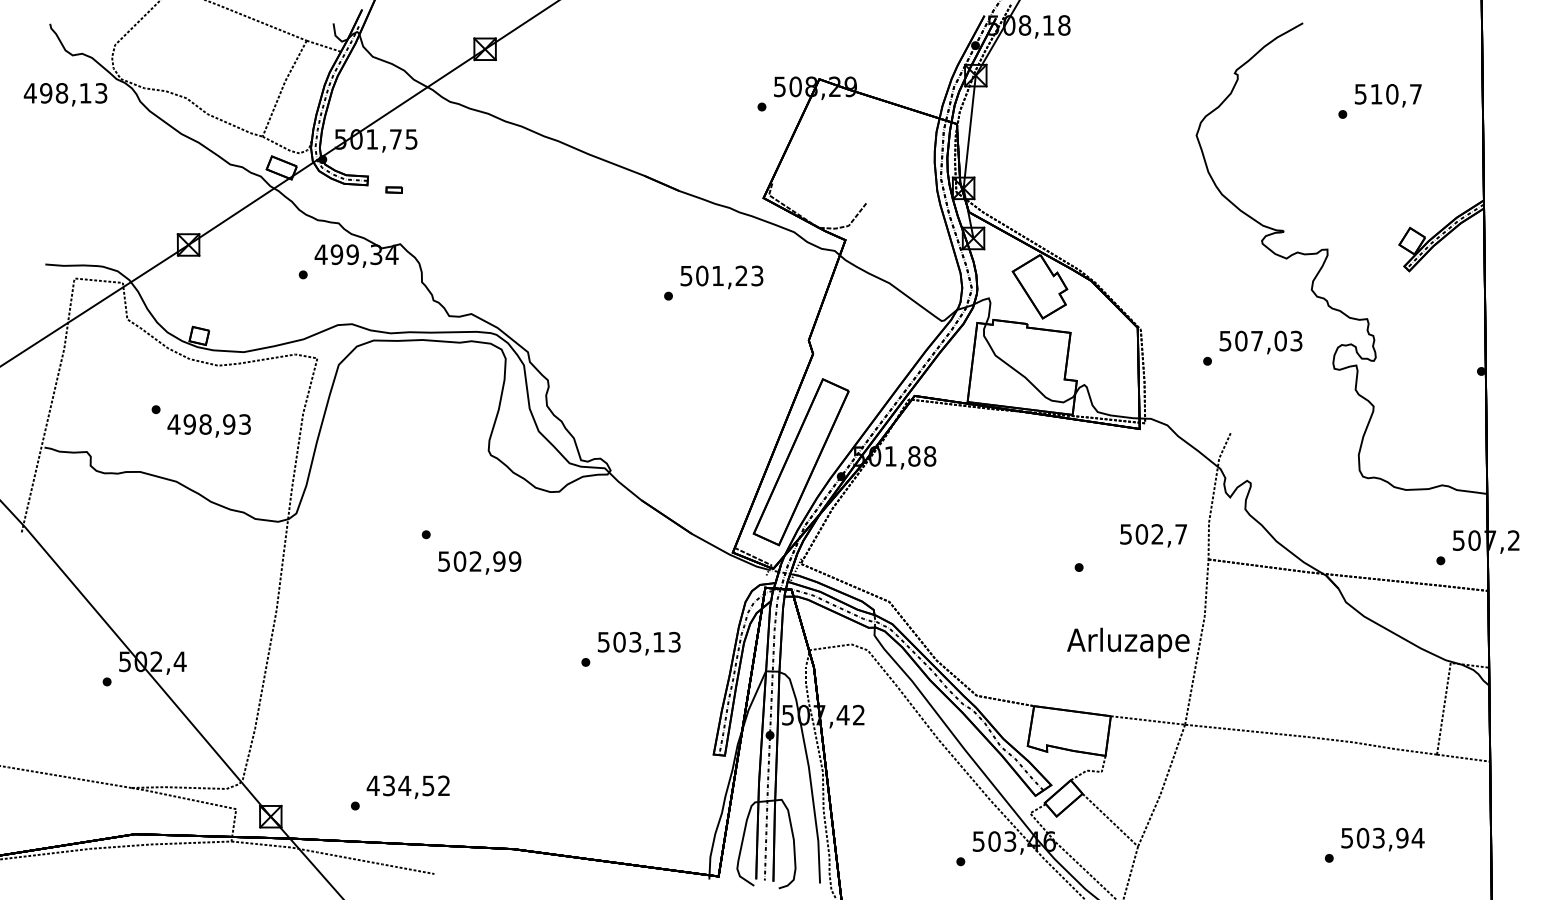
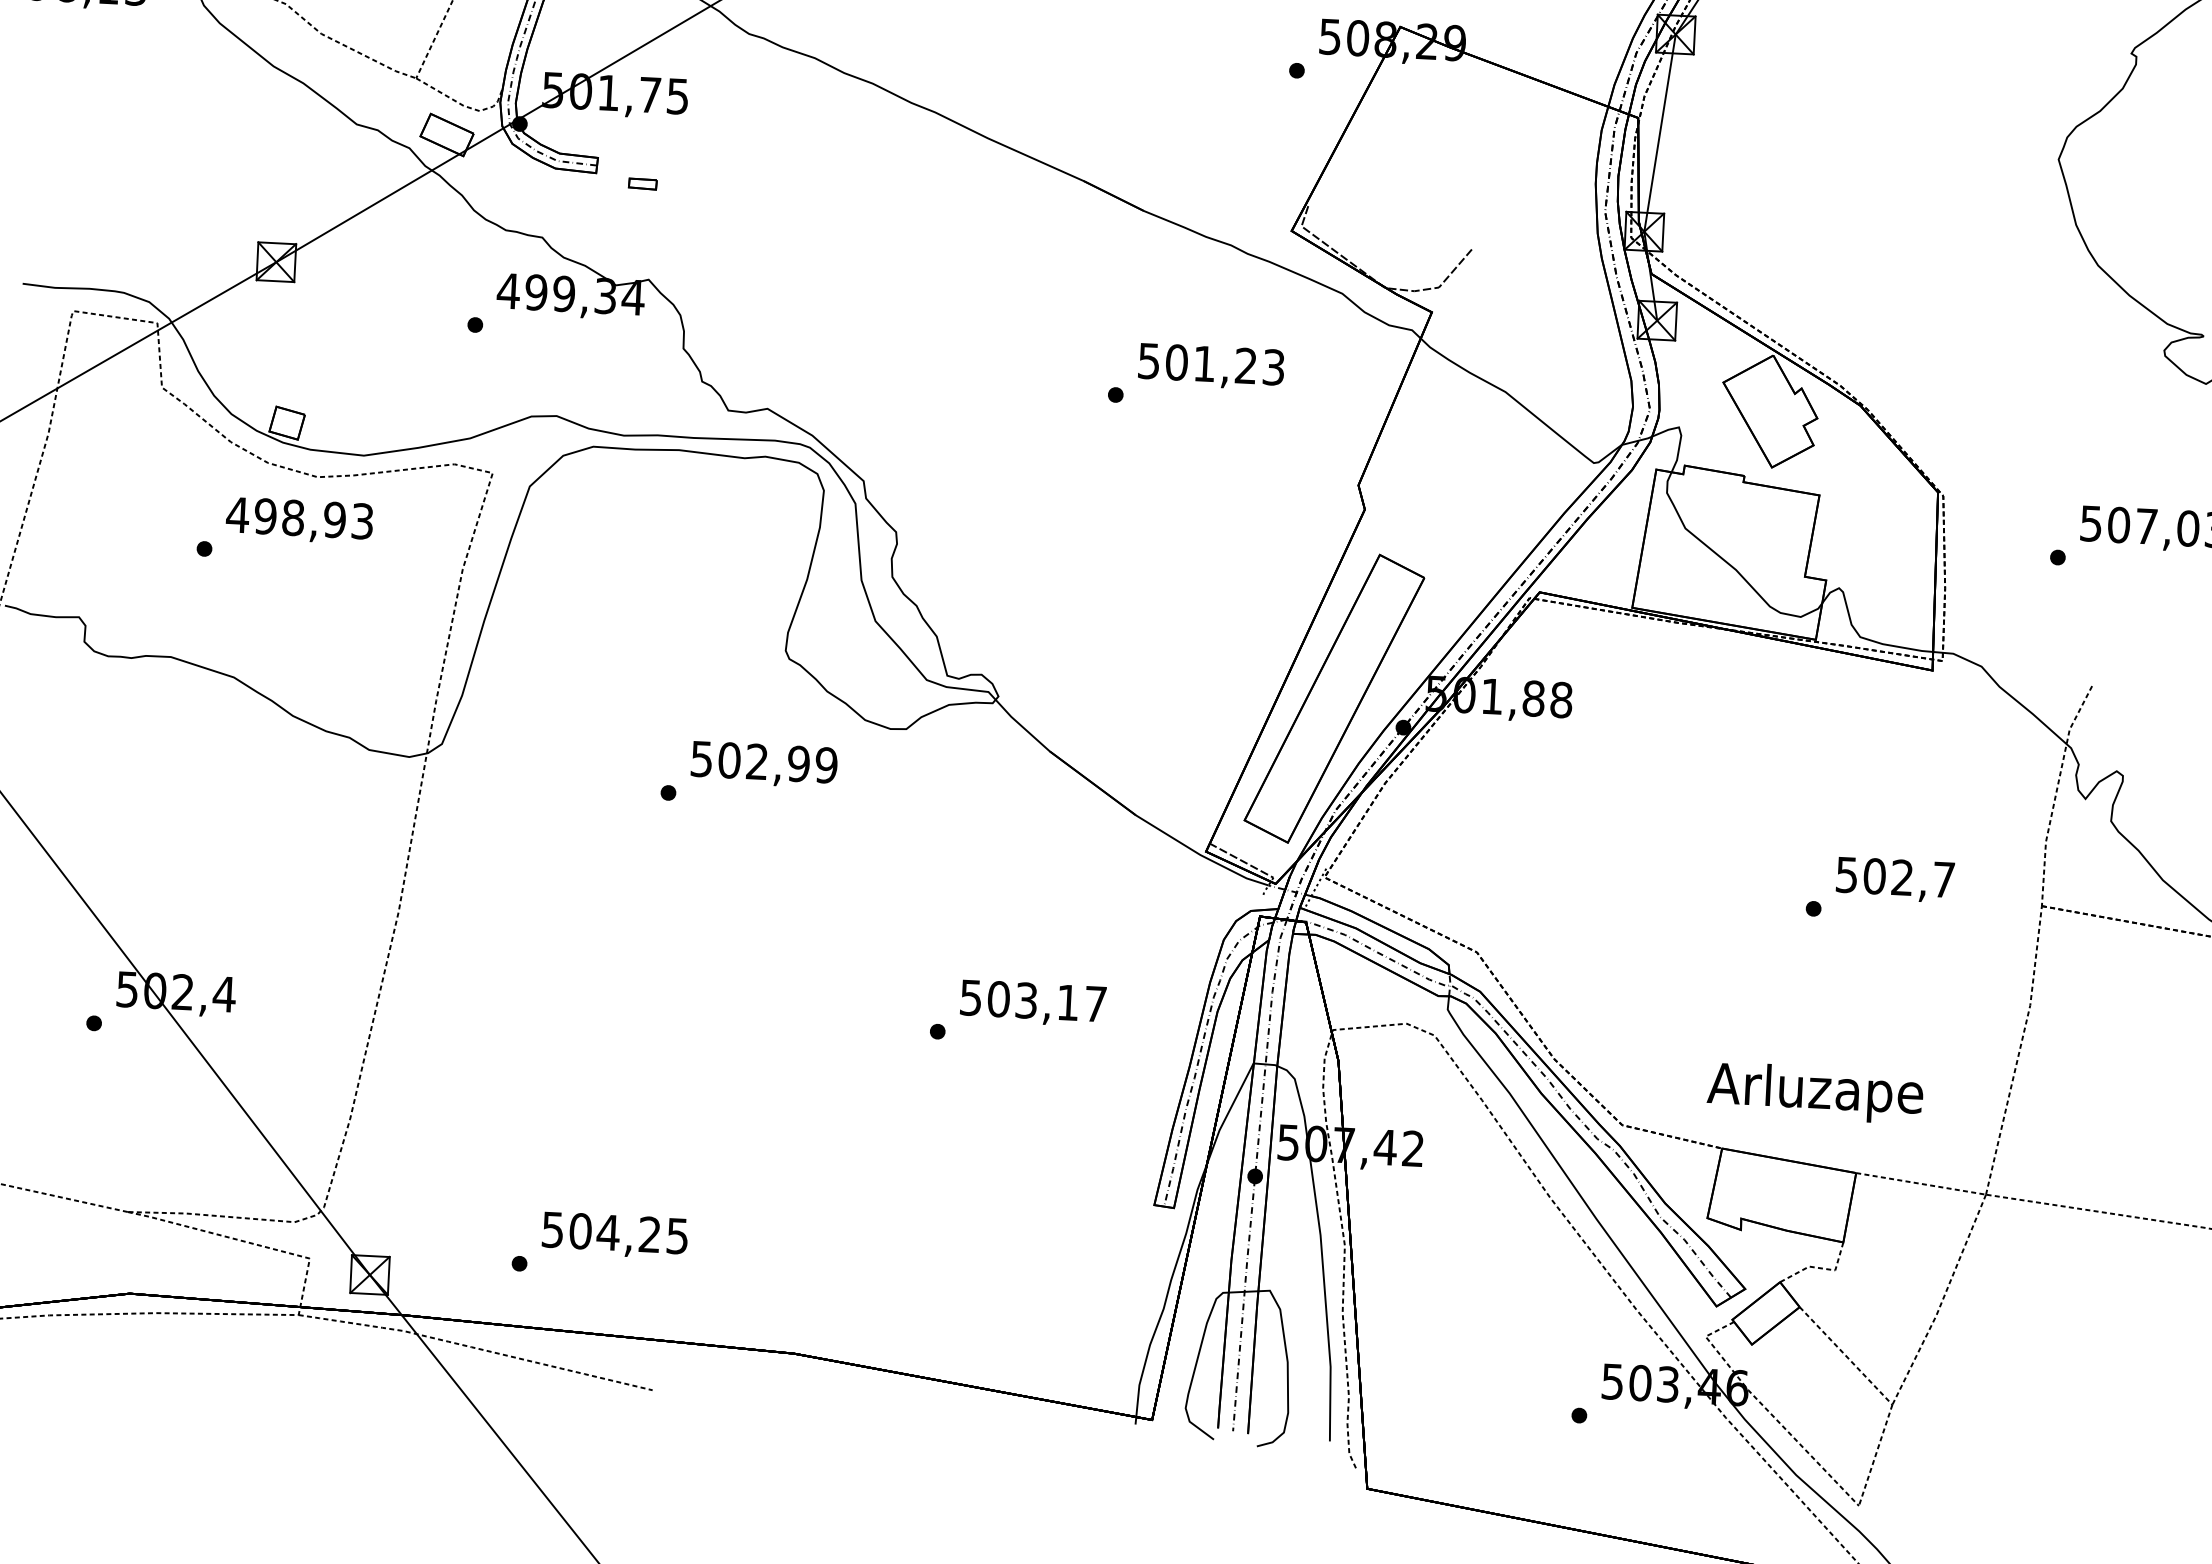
text: (208, 425) -> (298, 519), moved
text: (1153, 535) -> (1895, 879), moved
text: (479, 562) -> (763, 763), moved
text: (674, 641) -> (1095, 1002), 503,13 -> 503,17
text: (1128, 642) -> (1815, 1092), moved
text: (407, 785) -> (613, 1232), 434,52 -> 504,25

